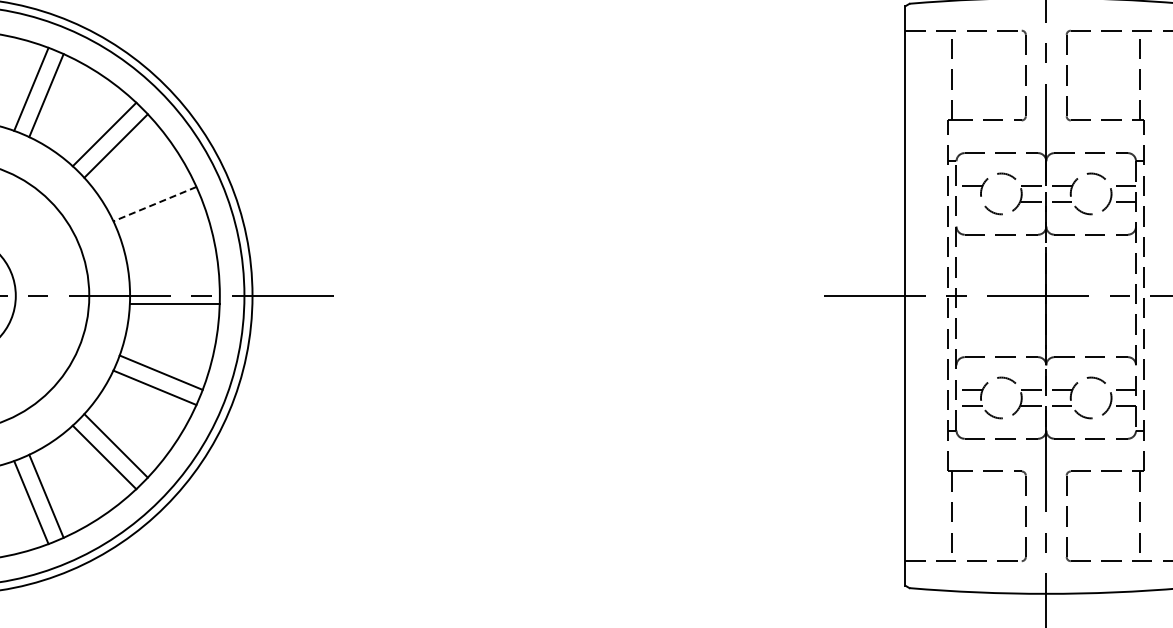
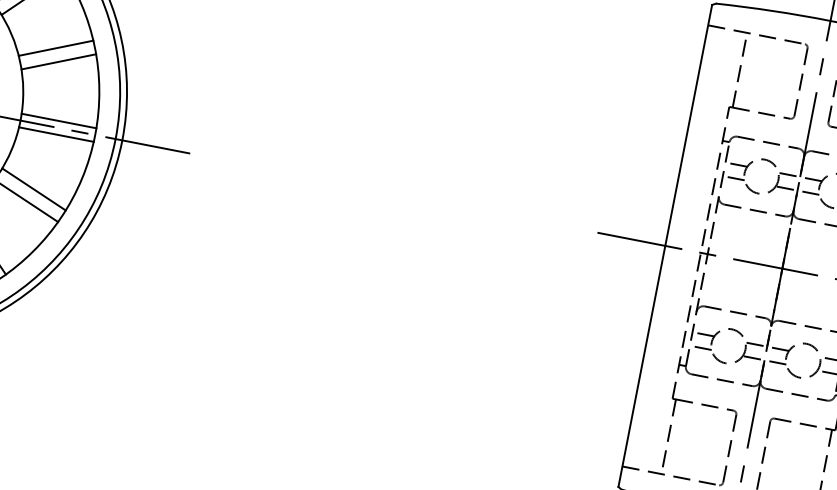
line: (969, 202) -> (733, 178), added
line: (154, 204) -> (55, 48), dashed -> solid
line: (160, 219) -> (58, 61), added
line: (174, 287) -> (58, 120), added

